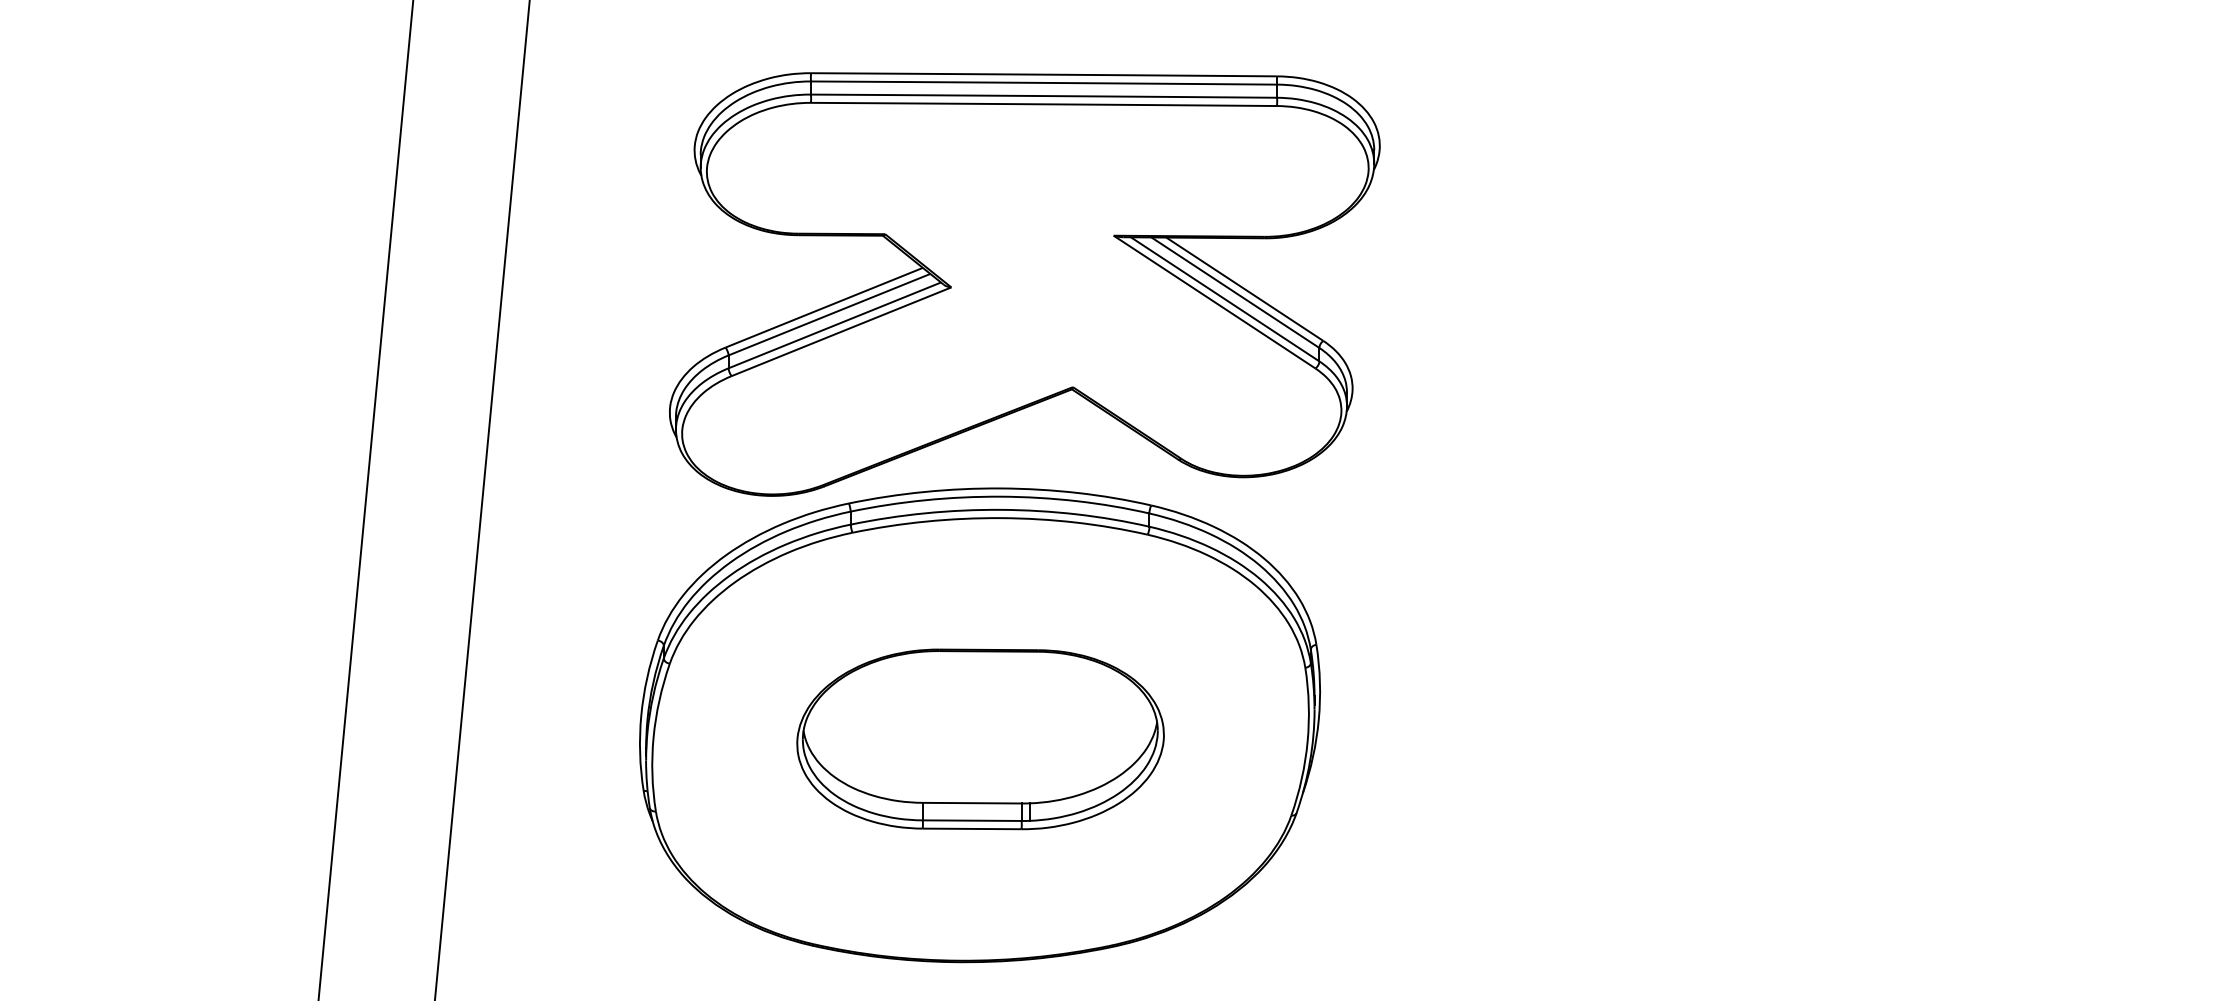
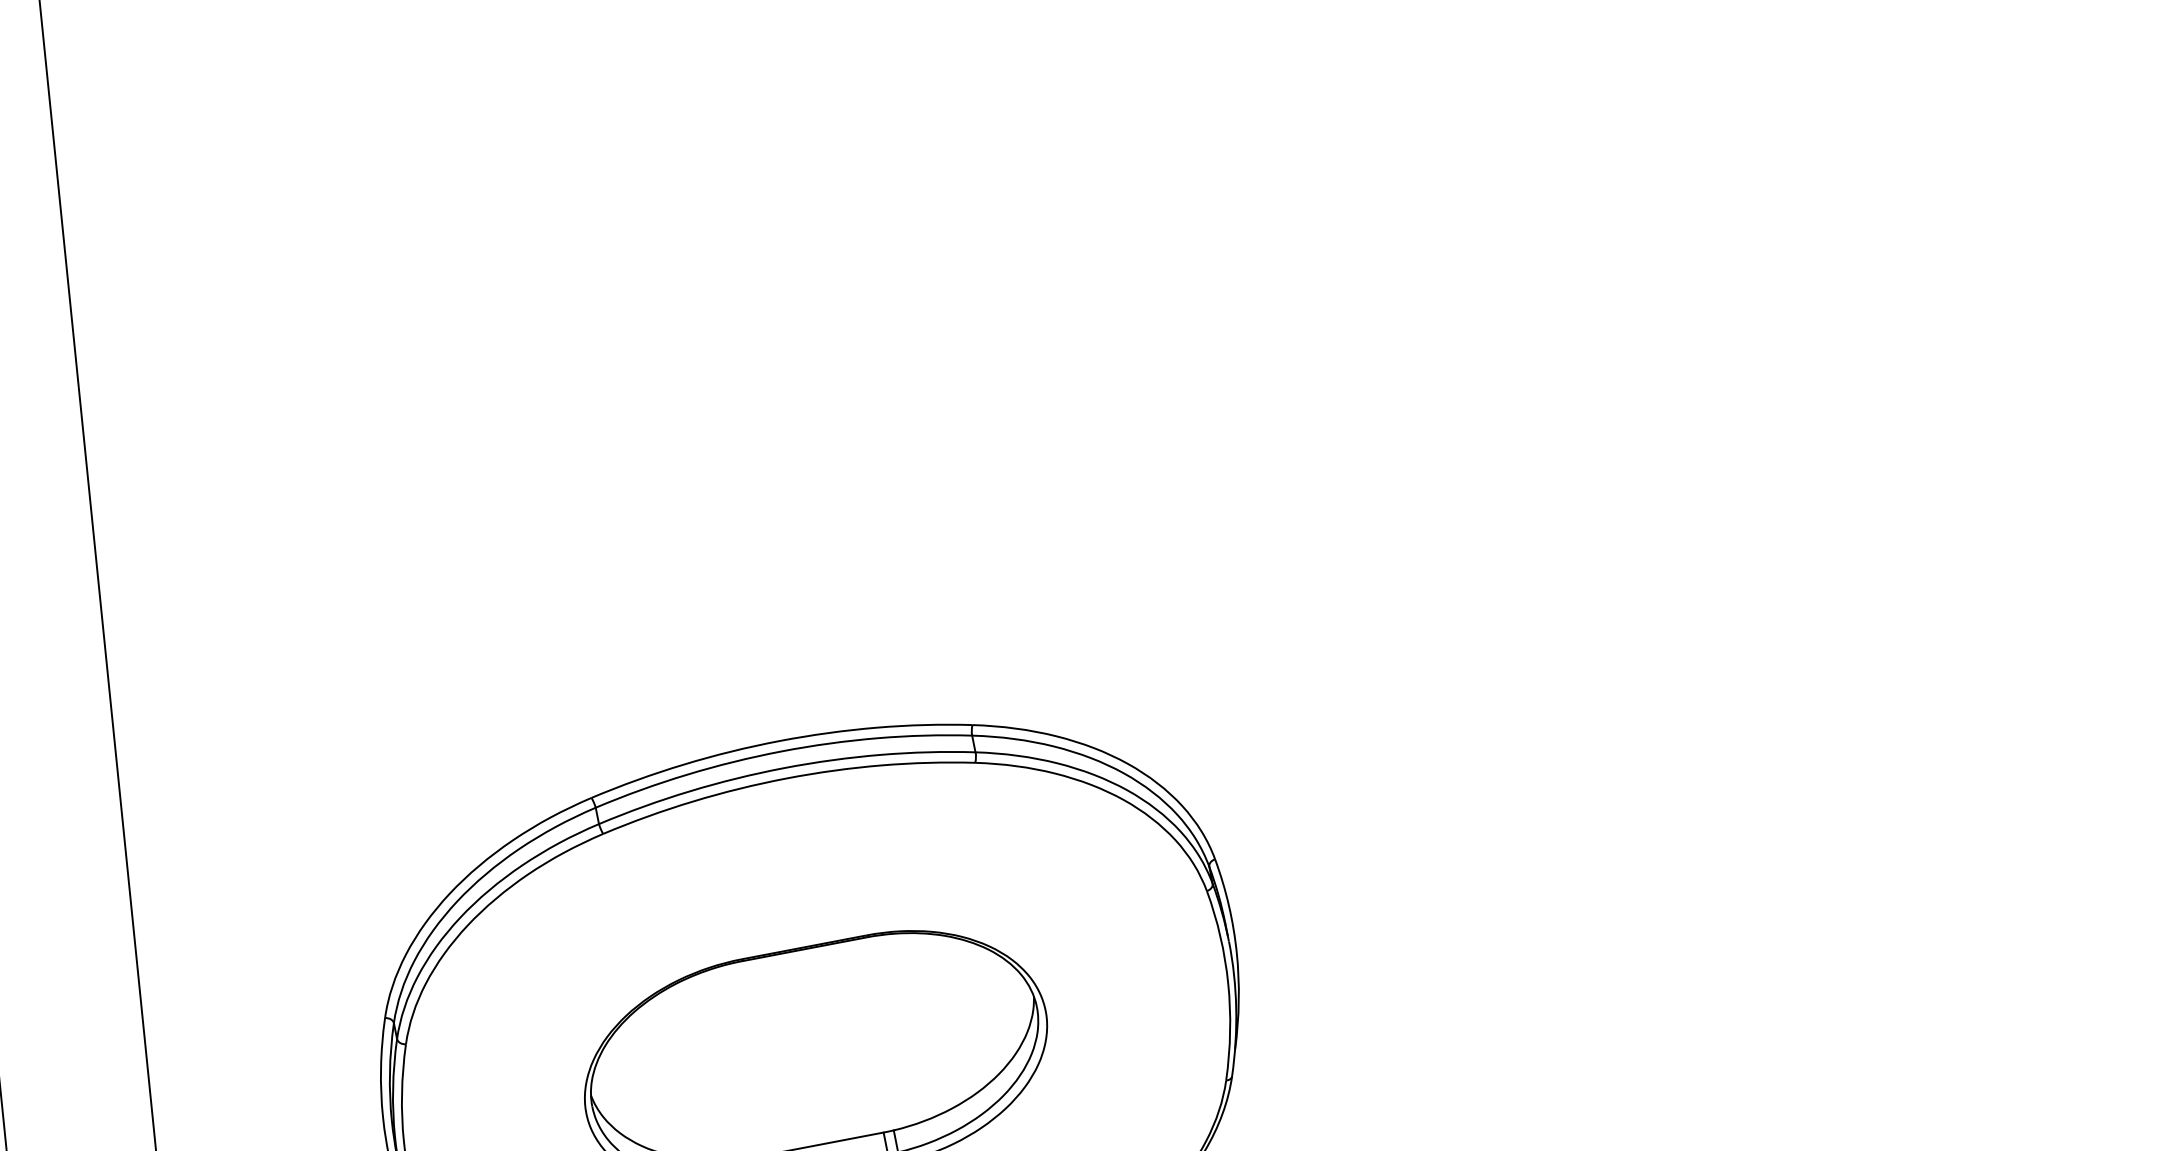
part: (1024, 284) -> (757, 478), removed

